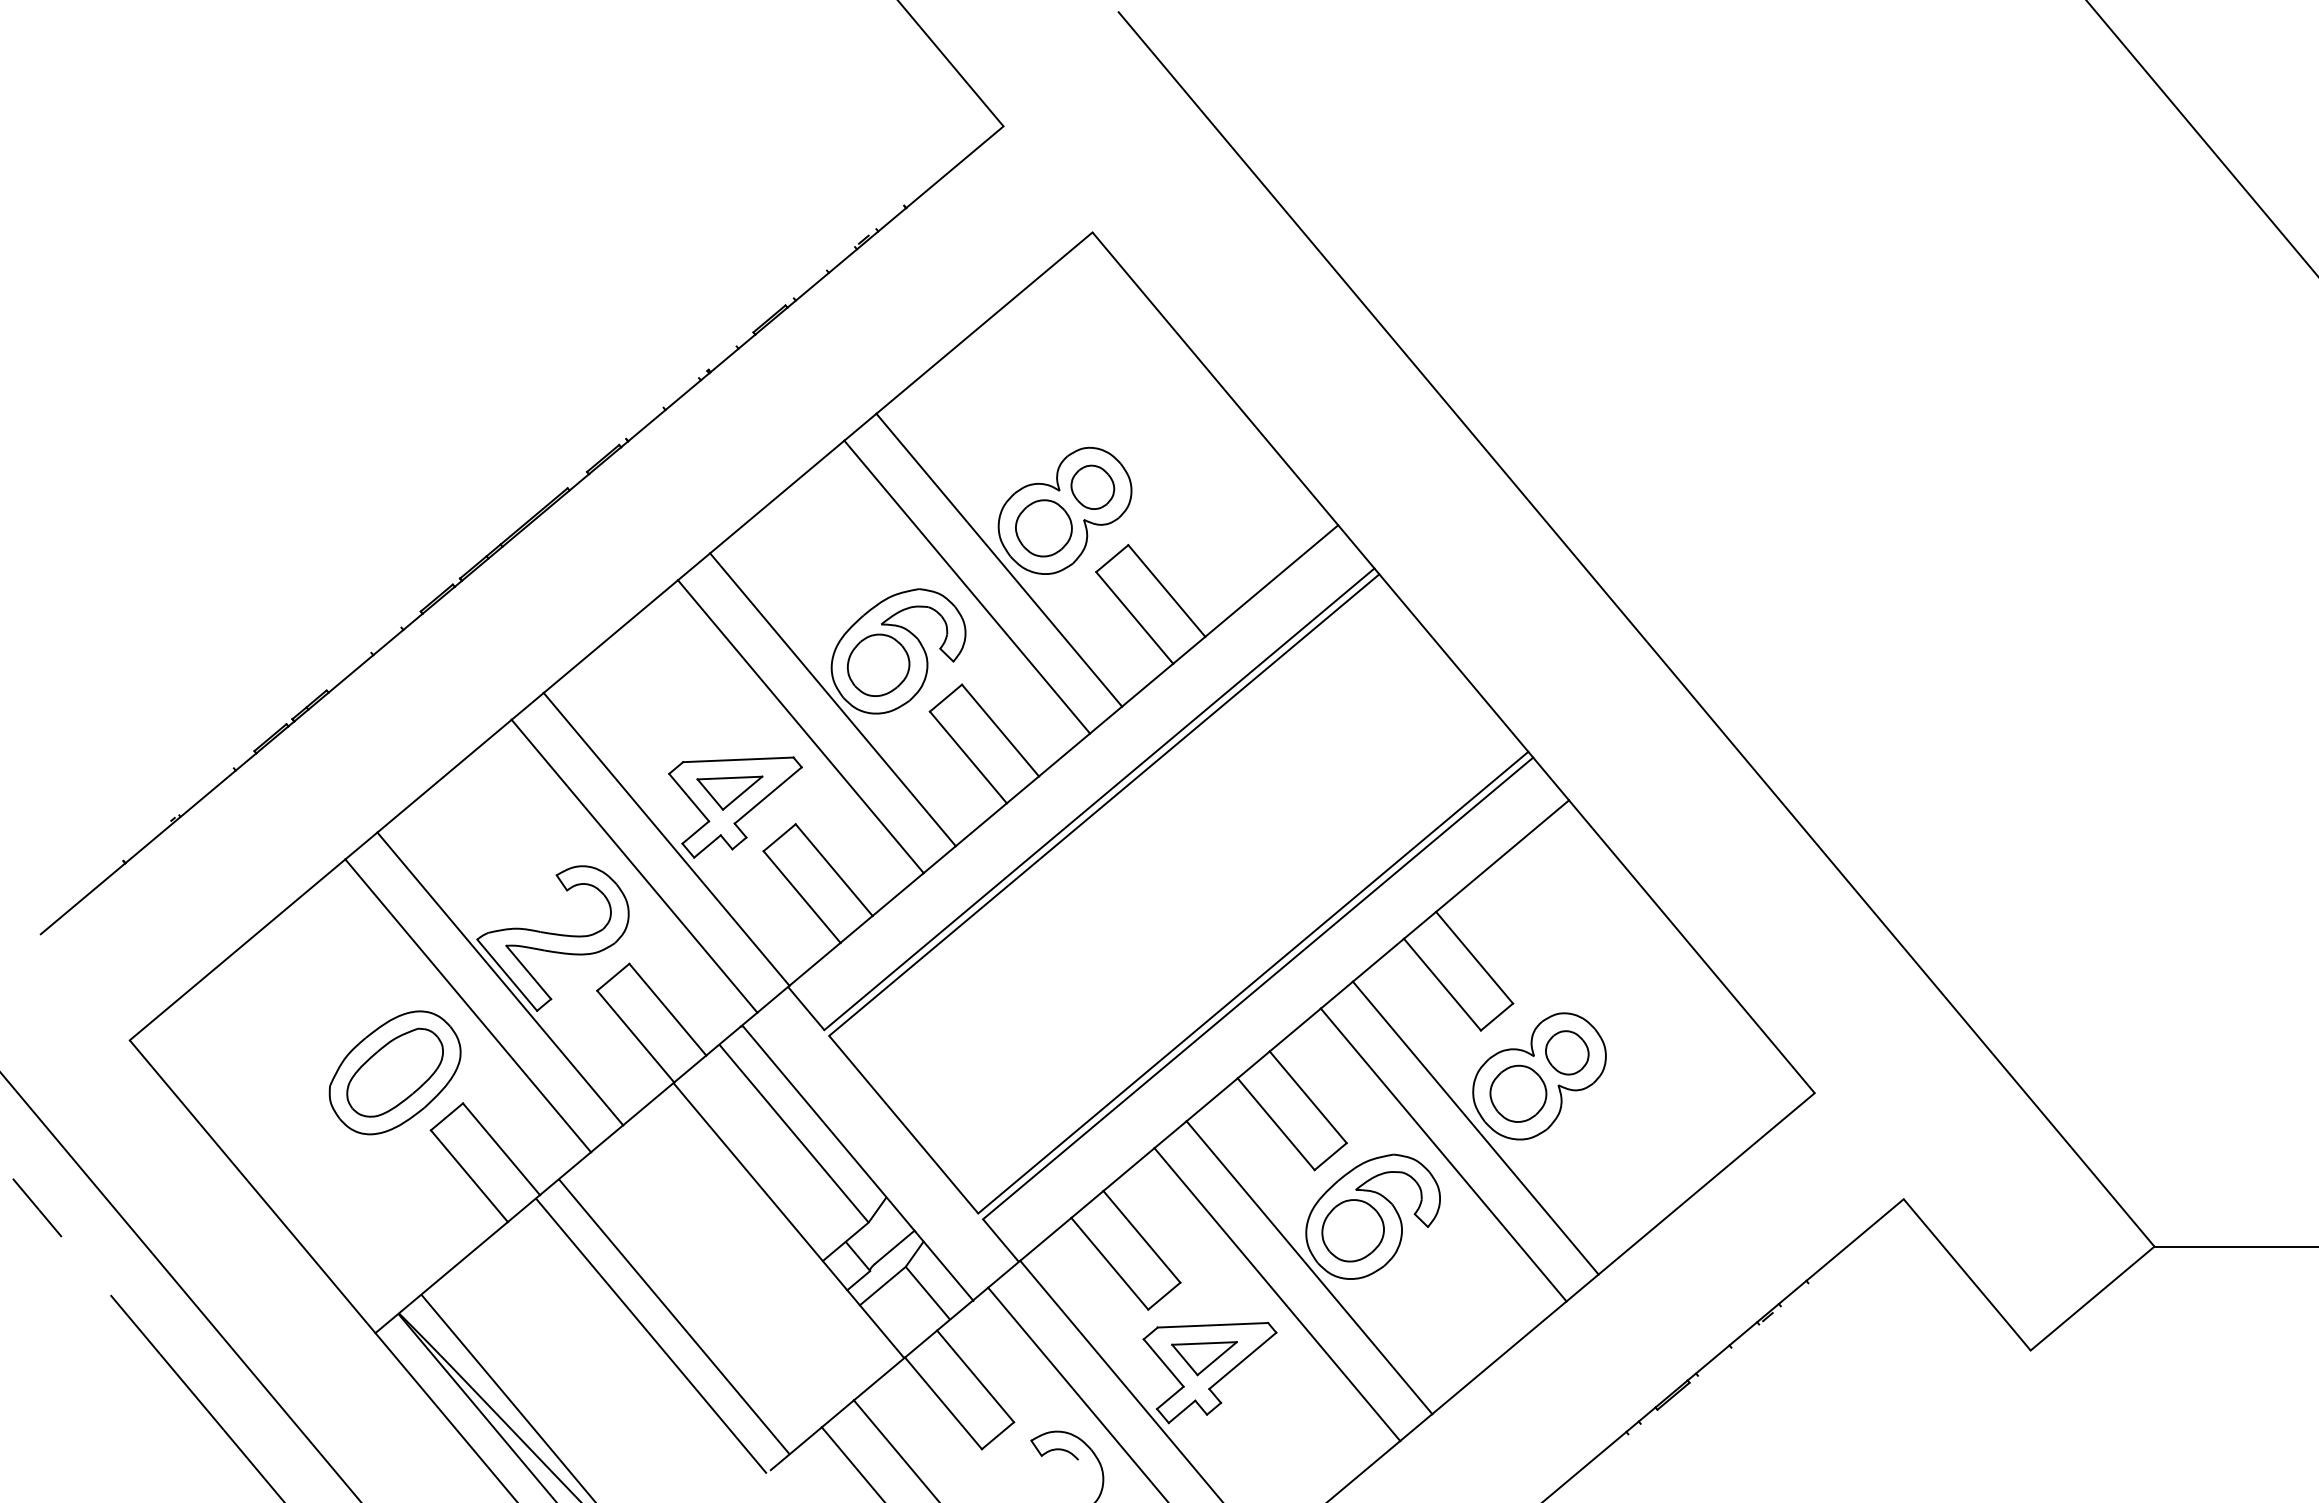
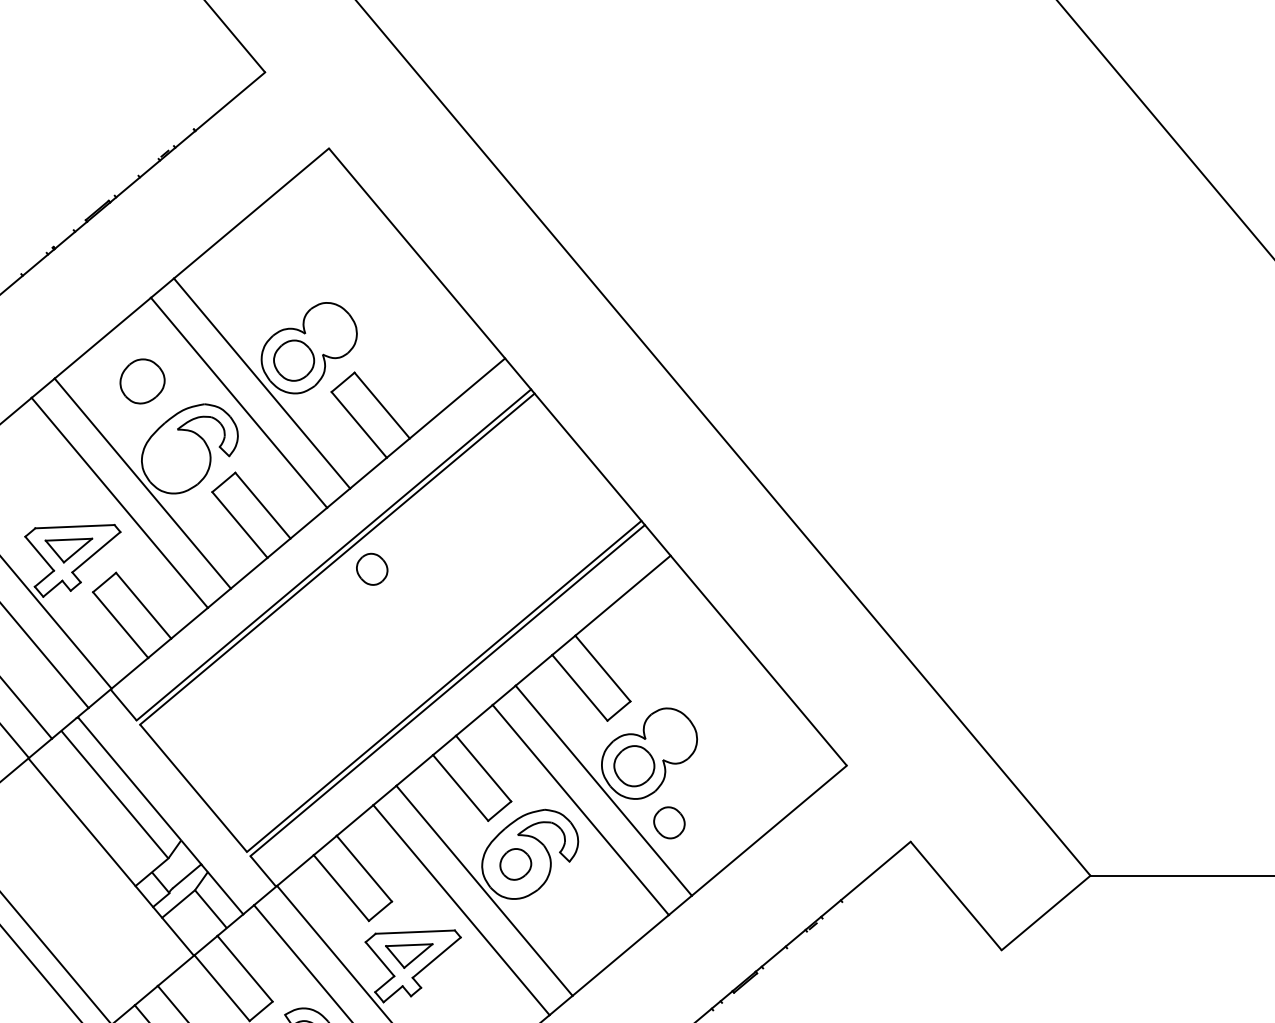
part: (1092, 486) -> (371, 568), moved
part: (878, 664) -> (142, 380), moved
part: (1567, 1052) -> (669, 822), moved
part: (1352, 1230) -> (515, 864), size x0.7

